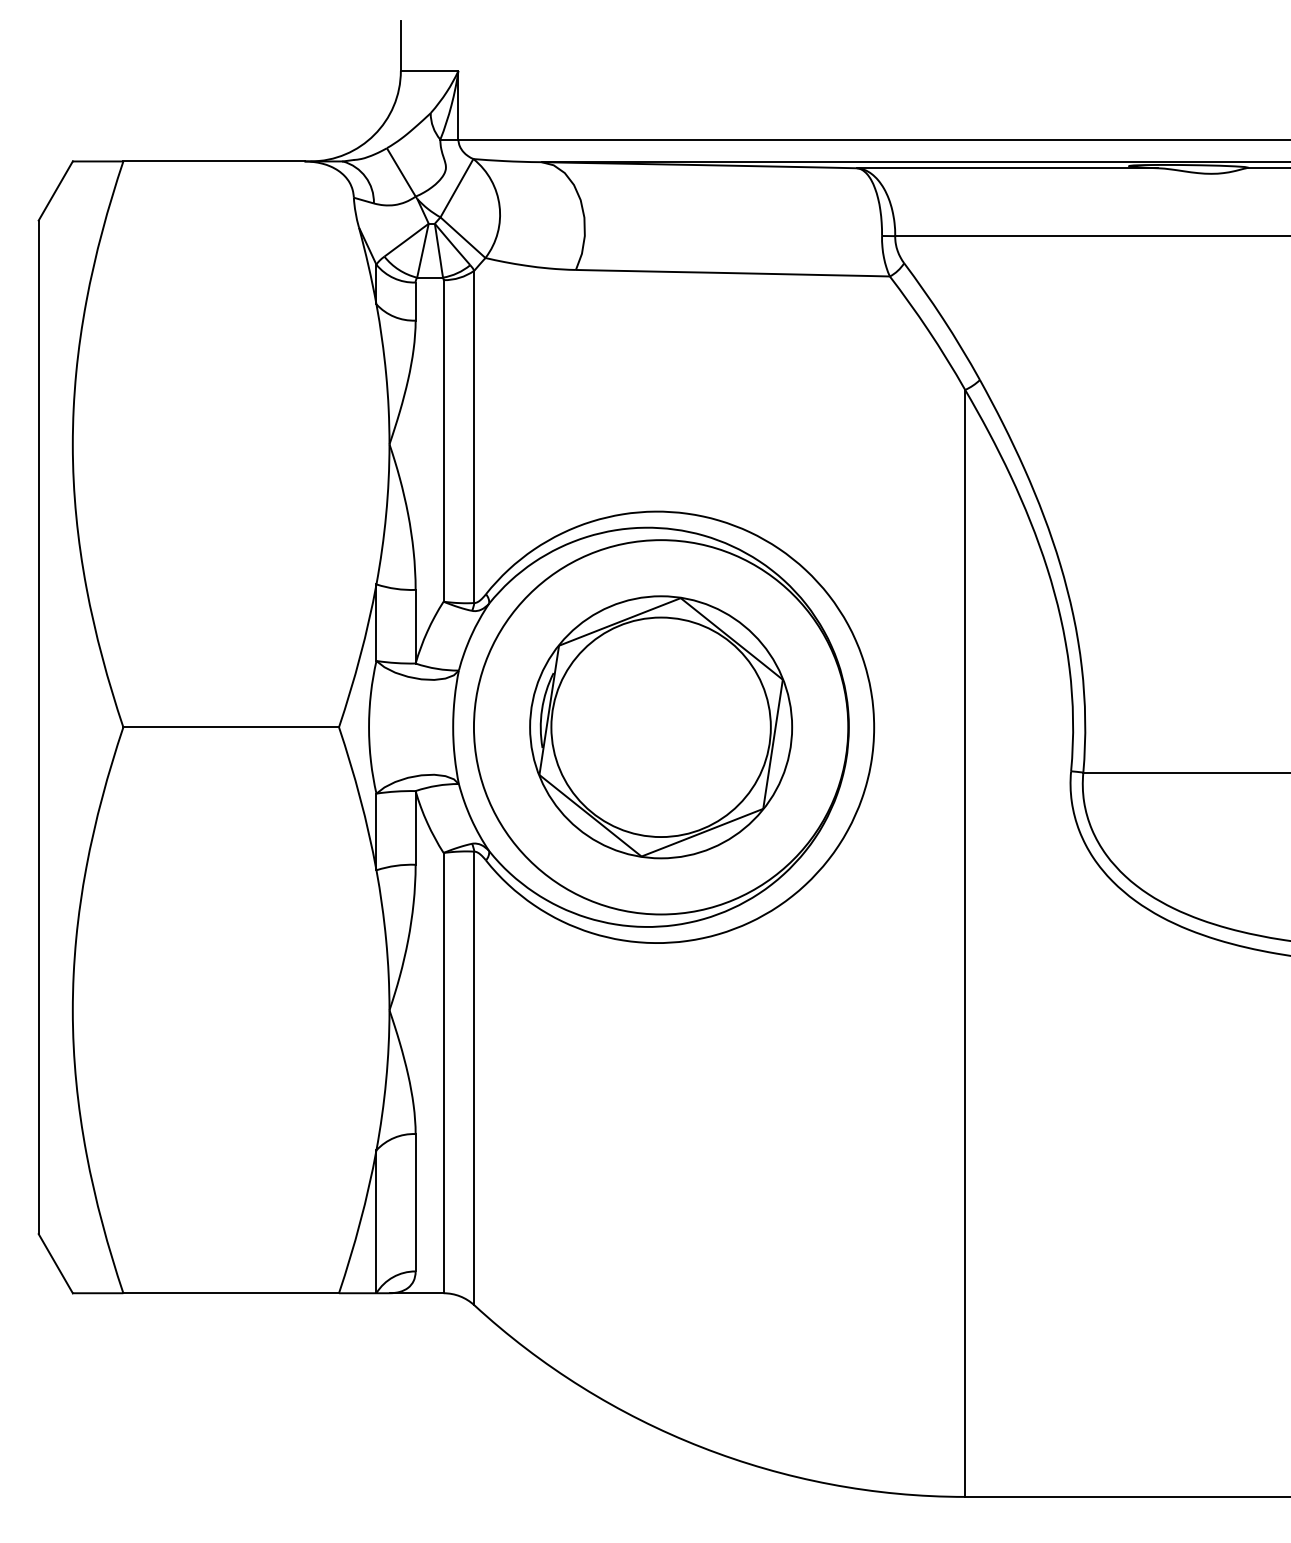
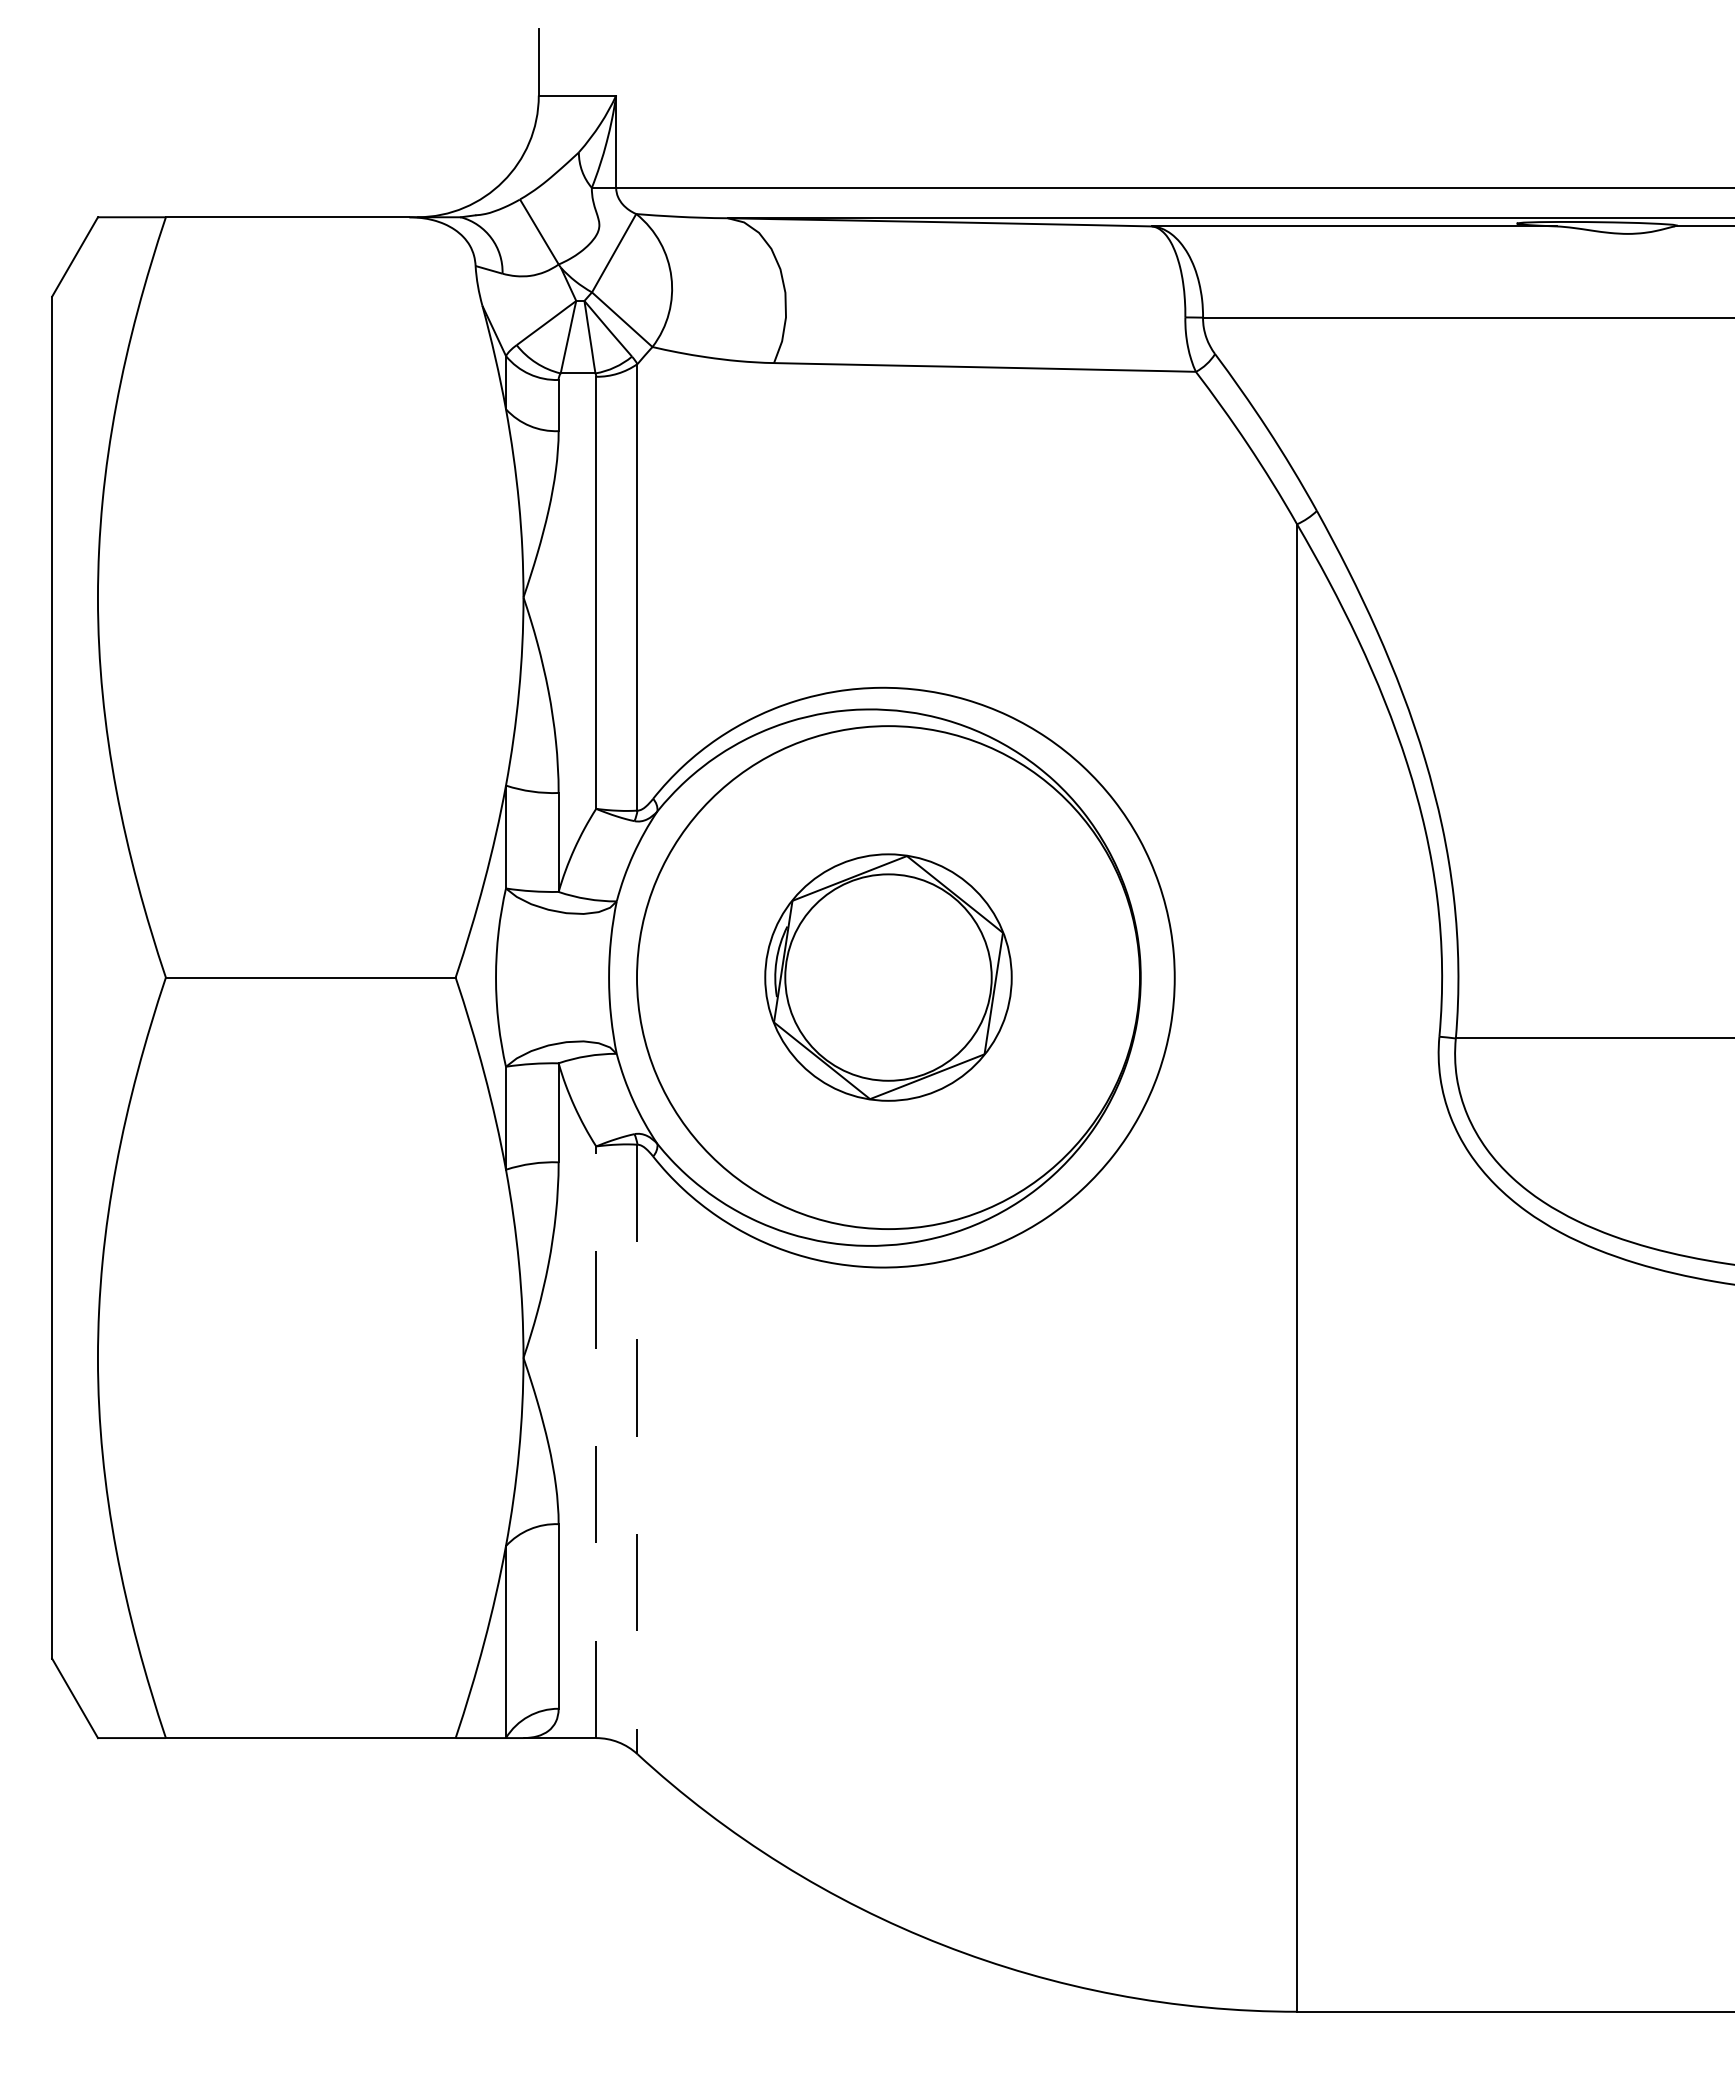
part: (661, 727) -> (888, 977), size x0.7
line: (443, 1073) -> (596, 1442), solid -> dashed
line: (474, 1078) -> (637, 1449), solid -> dashed

